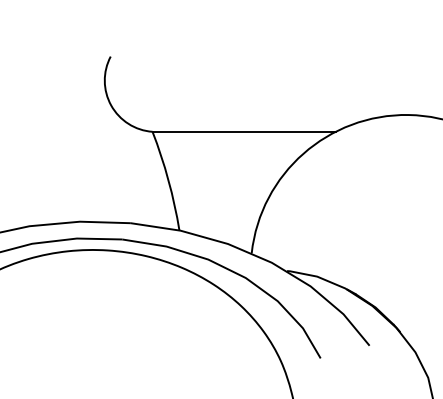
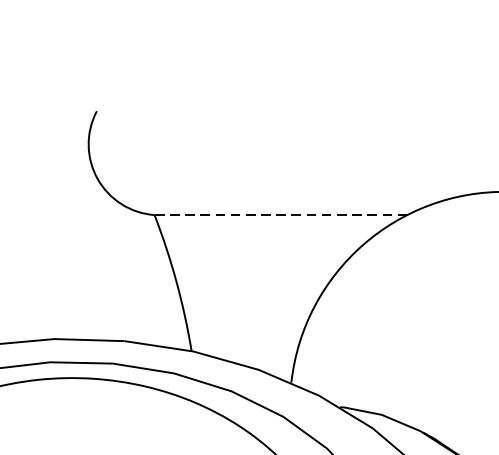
line: (244, 131) -> (281, 214), solid -> dashed

